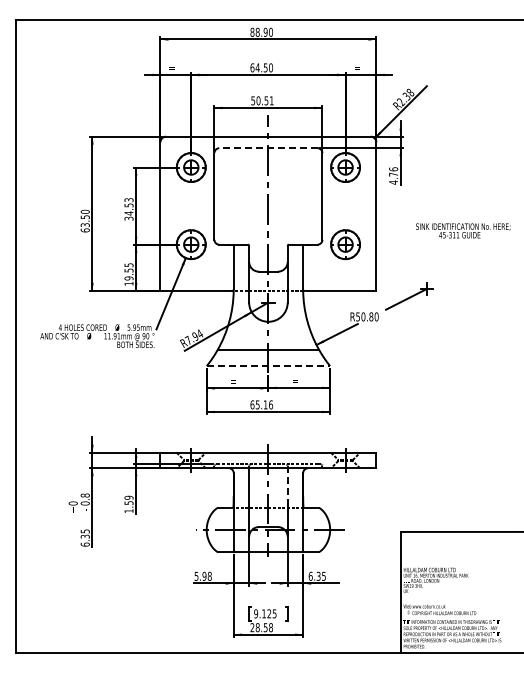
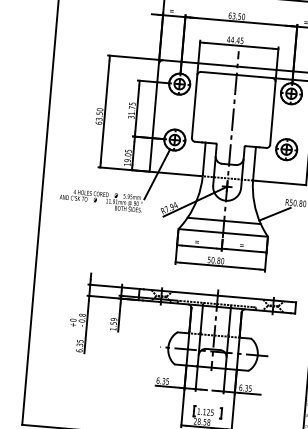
text: (257, 67) -> (233, 15), 64.50 -> 63.50
text: (262, 100) -> (235, 40), 50.51 -> 44.45
line: (267, 148) -> (236, 75), dashed -> solid
text: (128, 206) -> (131, 108), 34.53 -> 31.75
text: (128, 270) -> (127, 154), 19.55 -> 19.05
line: (268, 366) -> (223, 233), dashed -> solid
text: (261, 404) -> (215, 260), 65.16 -> 50.80
line: (287, 487) -> (229, 322), dashed -> solid
text: (202, 575) -> (162, 380), 5.98 -> 6.35
text: (256, 613) -> (199, 411), 9.125 -> 1.125

